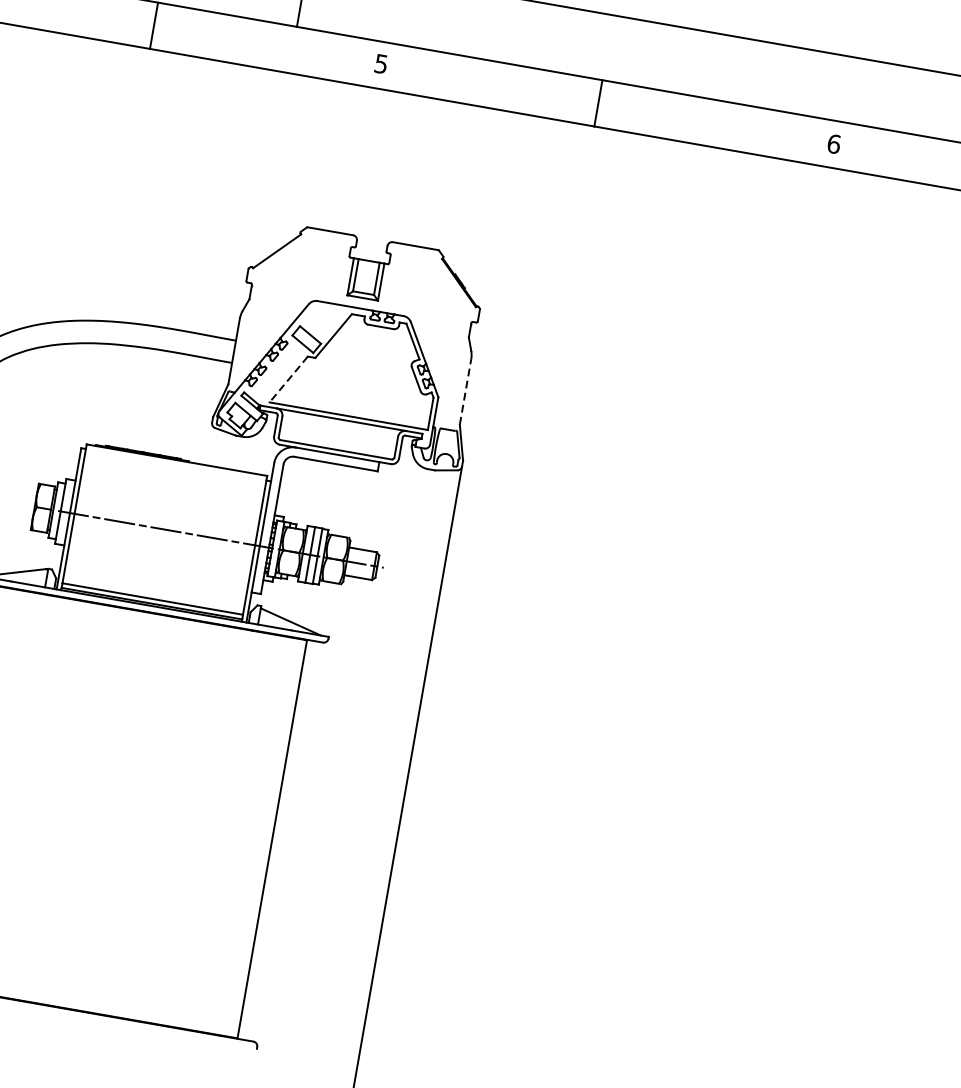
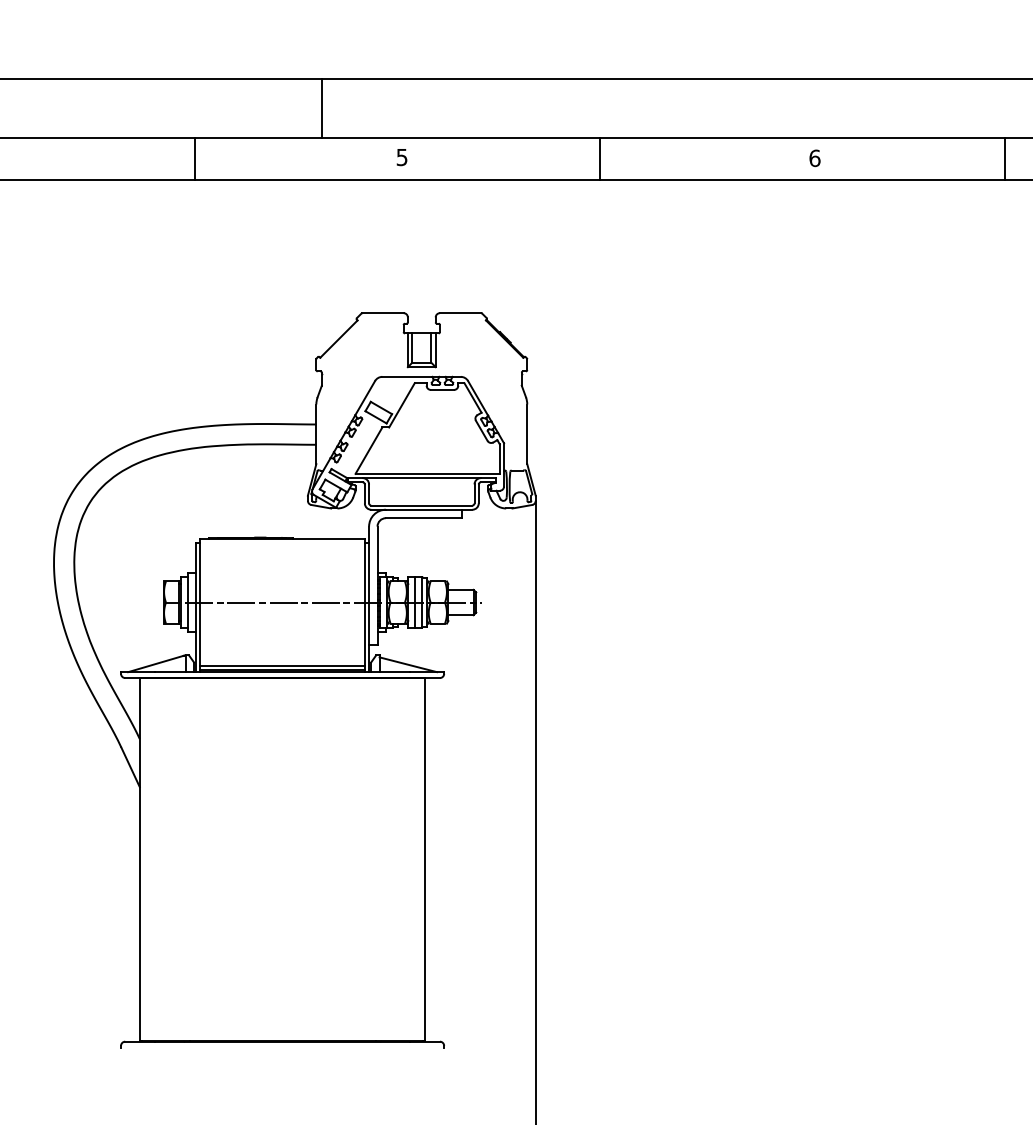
line: (288, 379) -> (368, 450), dashed -> solid
line: (465, 392) -> (527, 434), dashed -> solid

